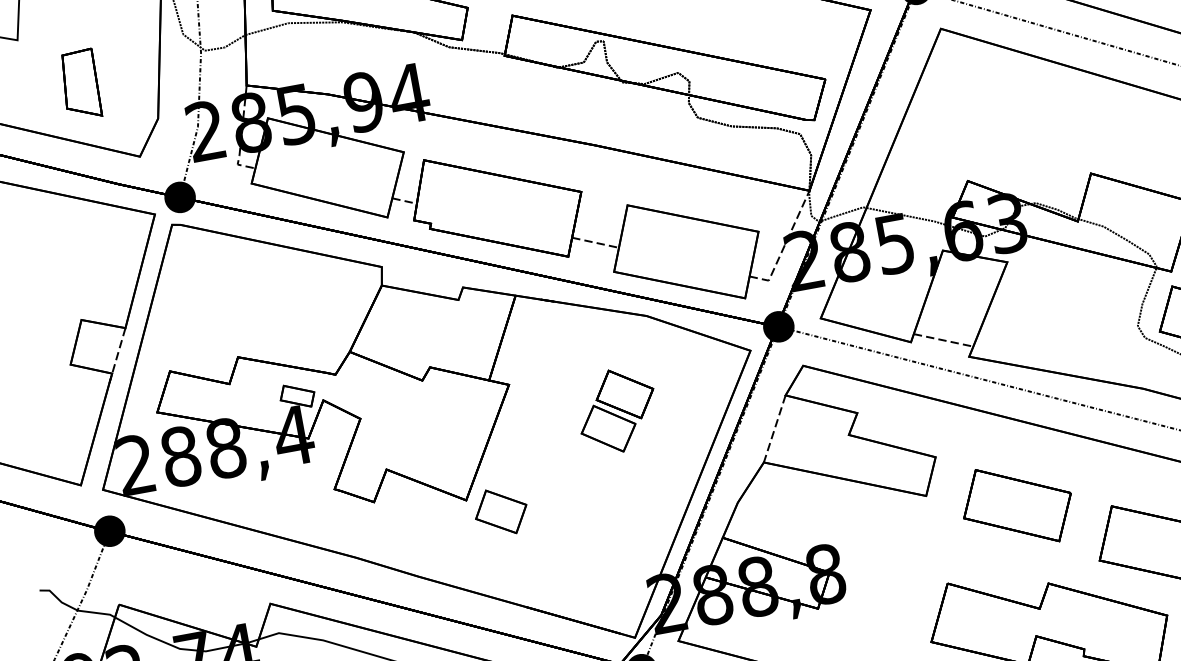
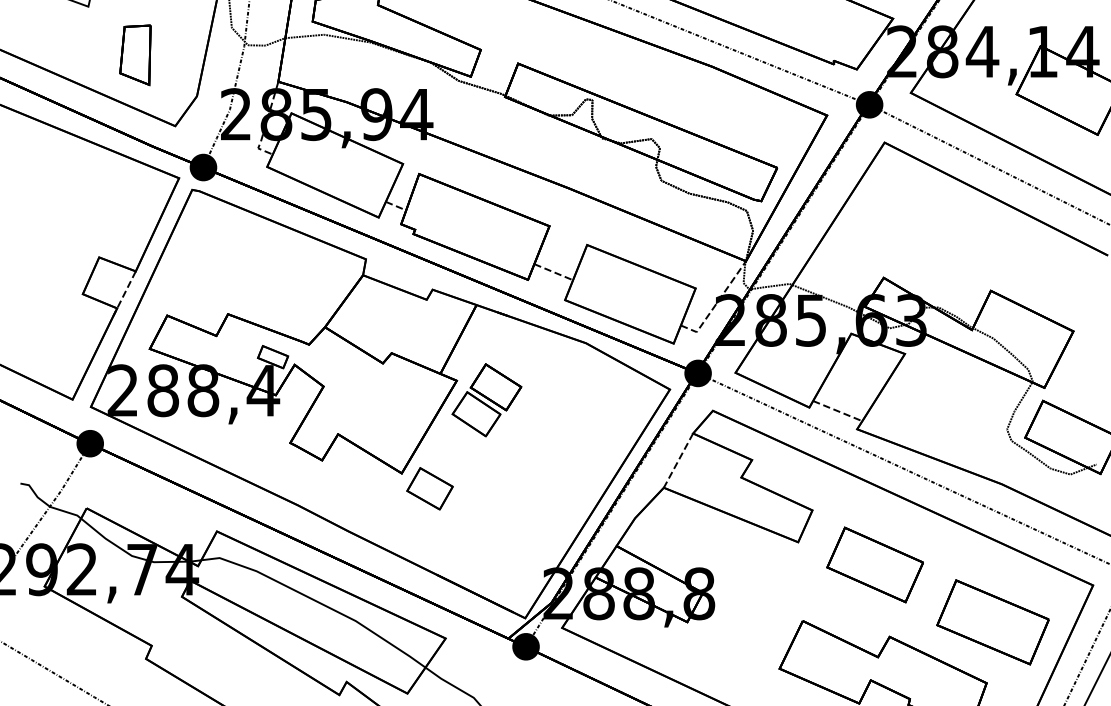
part: (616, 411) -> (486, 400), moved

